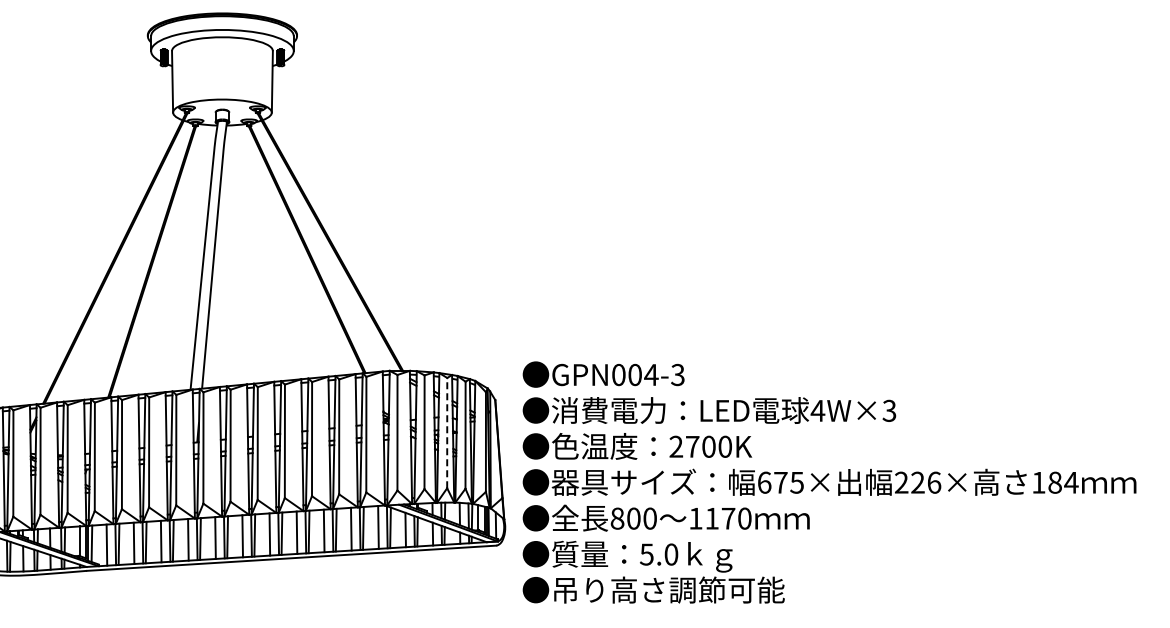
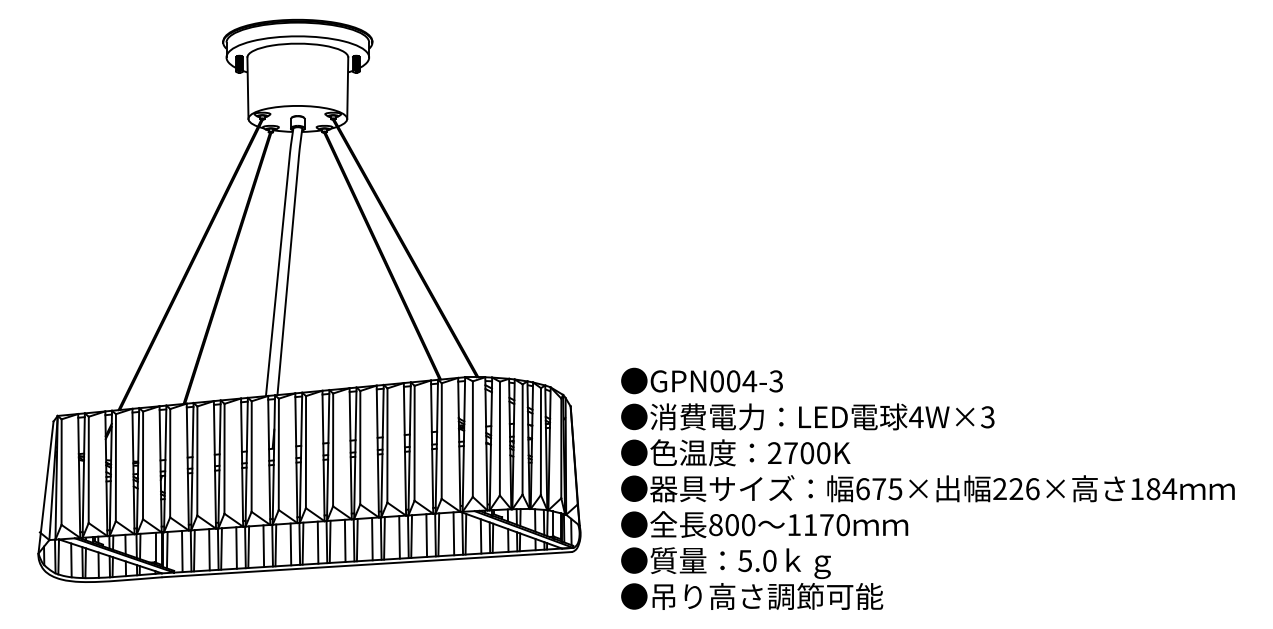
line: (447, 433) -> (522, 439), dashed -> solid
text: (829, 482) -> (927, 488), moved

